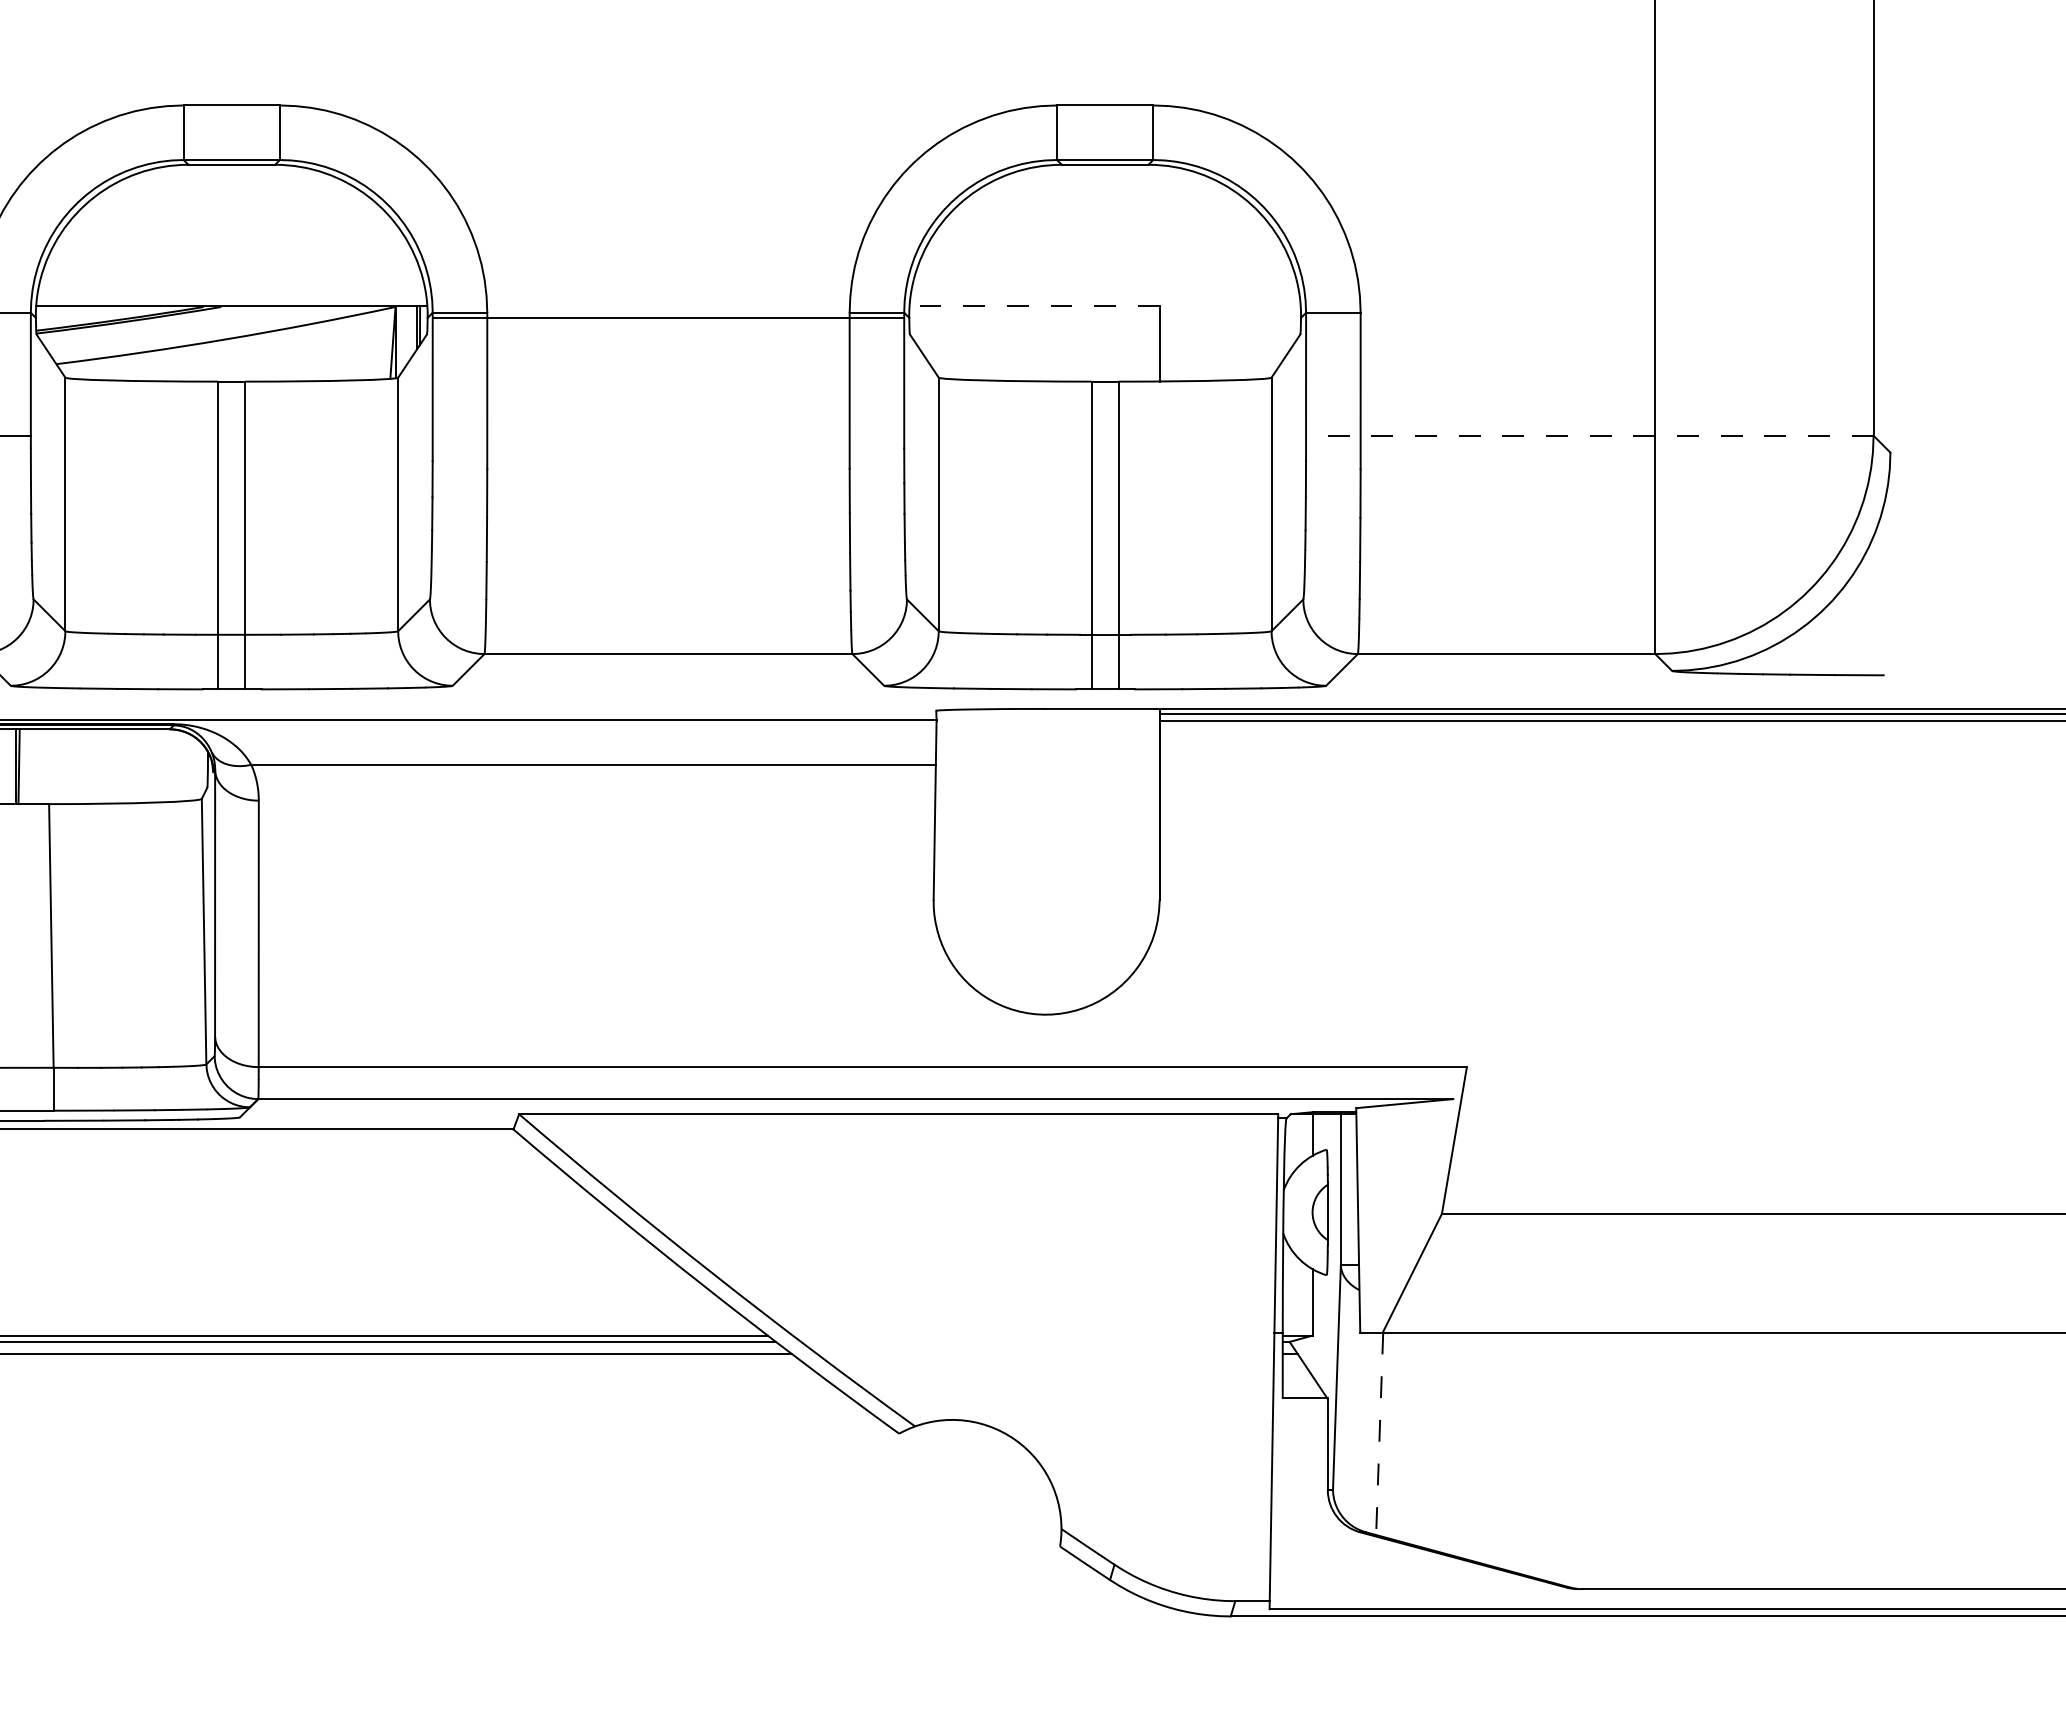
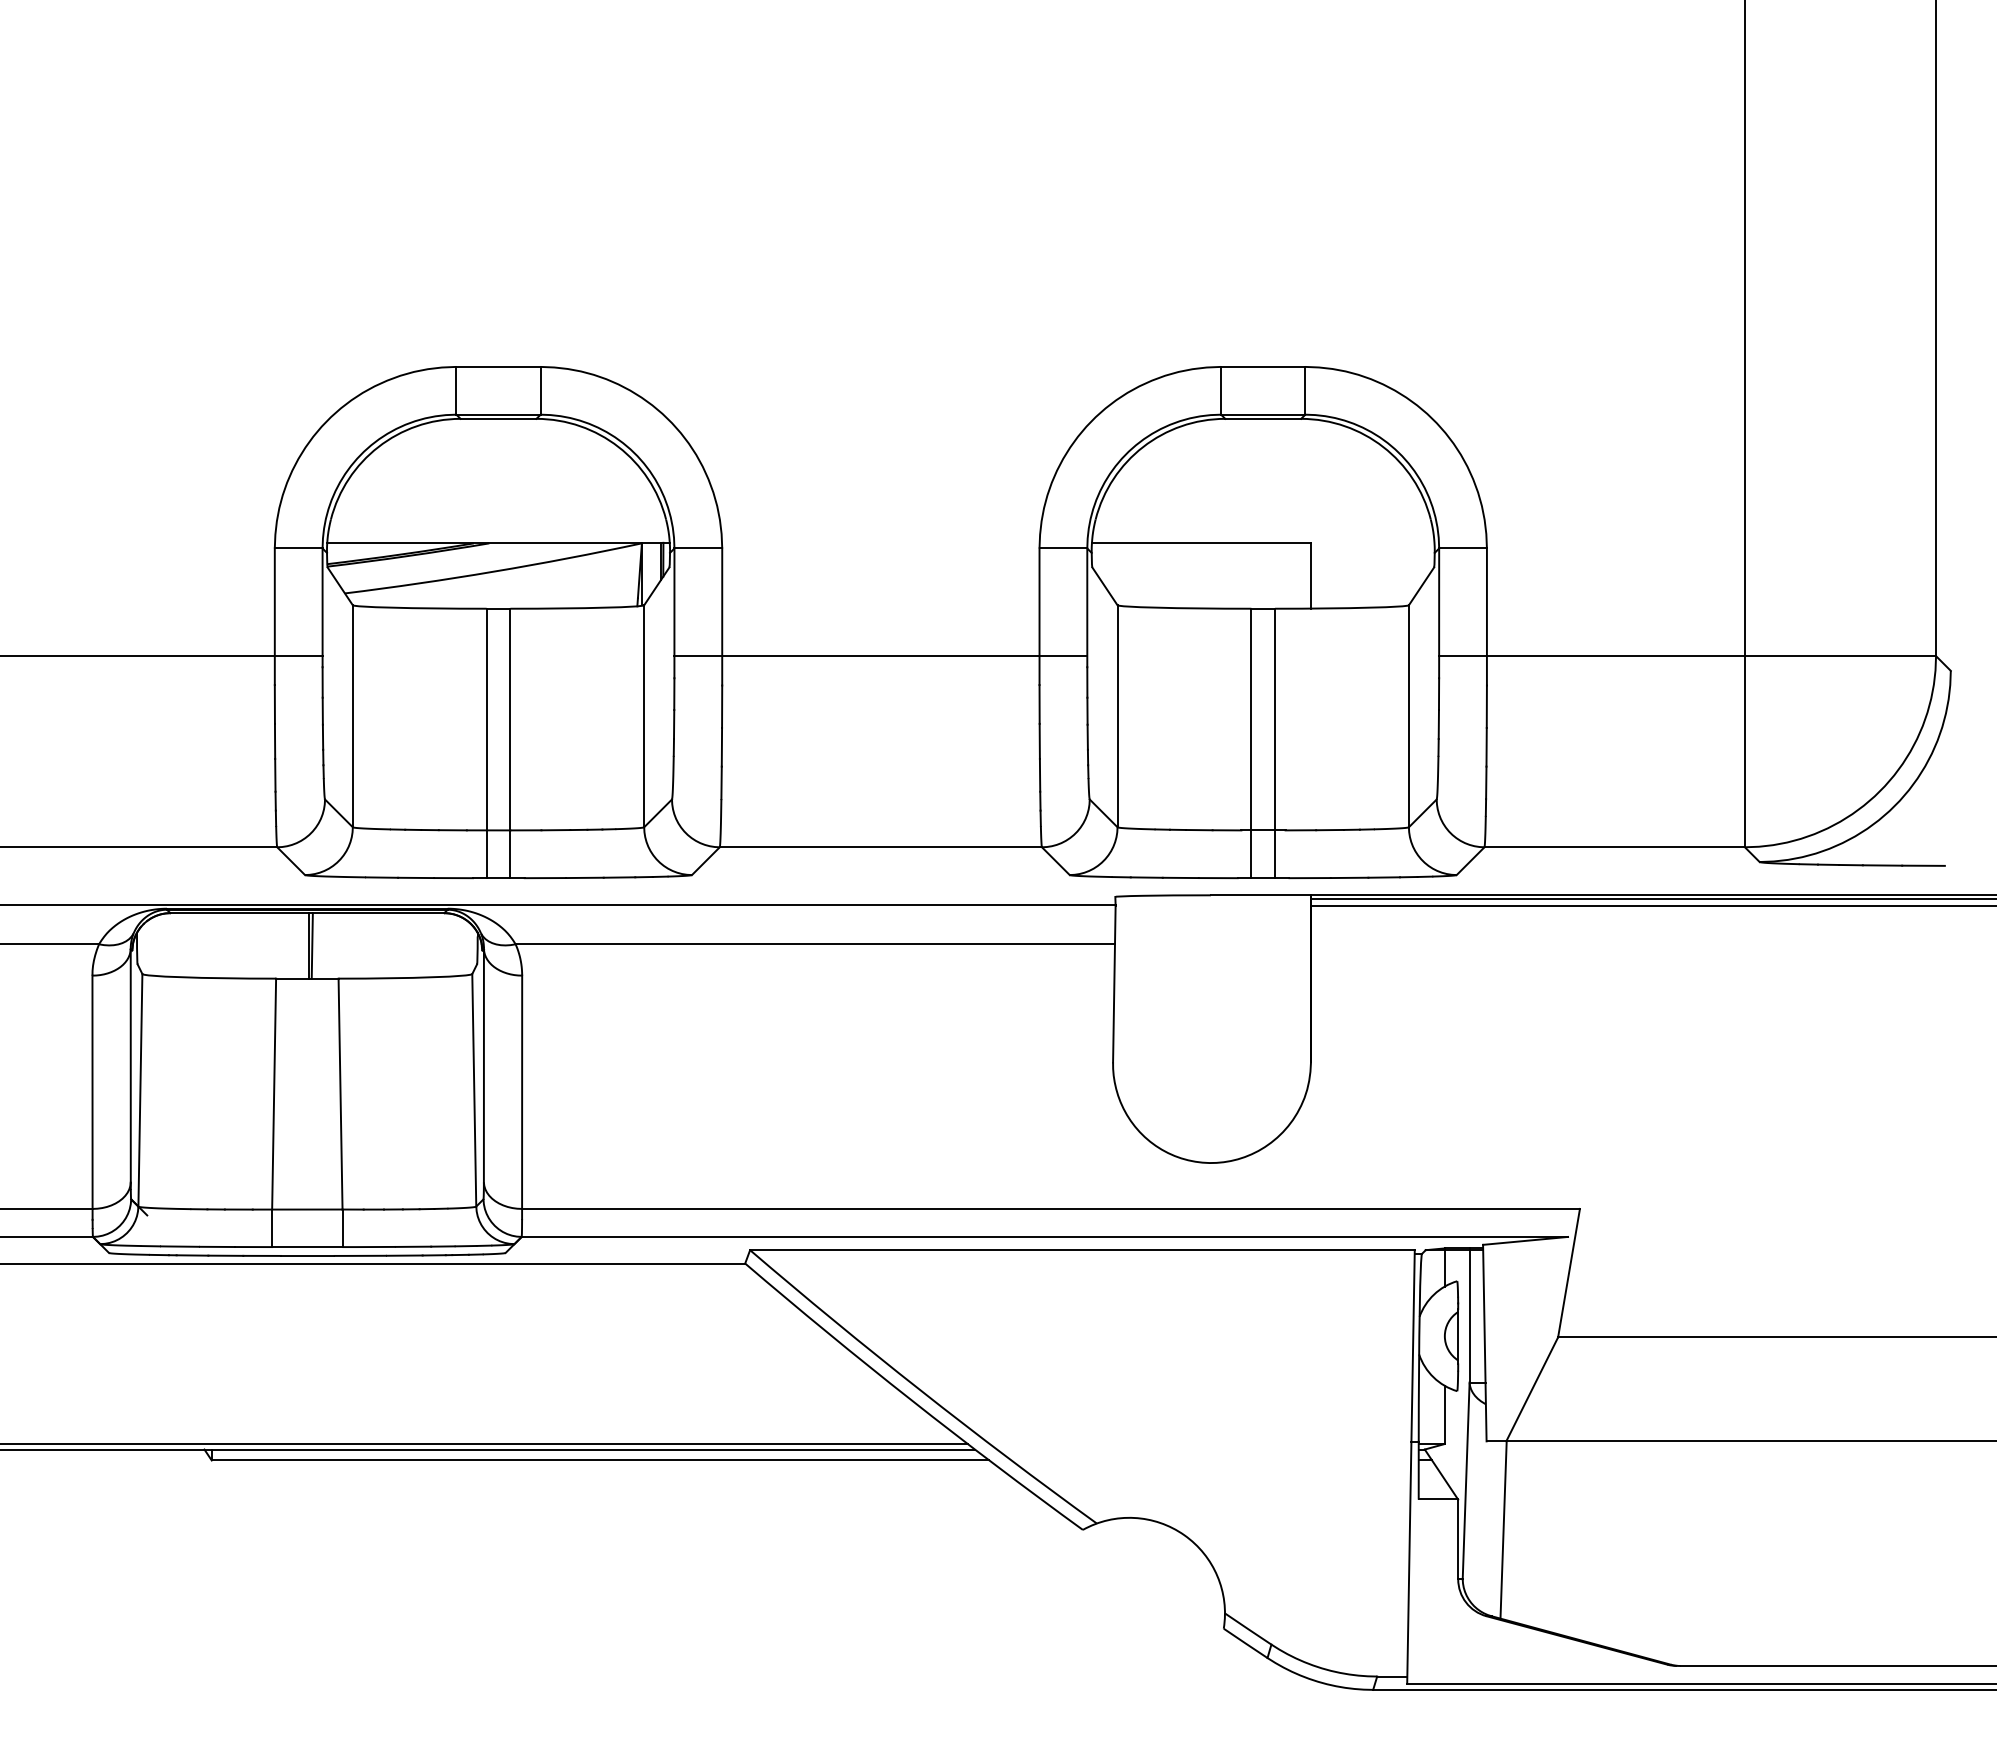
line: (1034, 305) -> (1201, 542), dashed -> solid
line: (668, 318) -> (880, 656), moved
line: (1589, 436) -> (1687, 656), dashed -> solid
line: (1379, 1434) -> (1503, 1530), dashed -> solid

